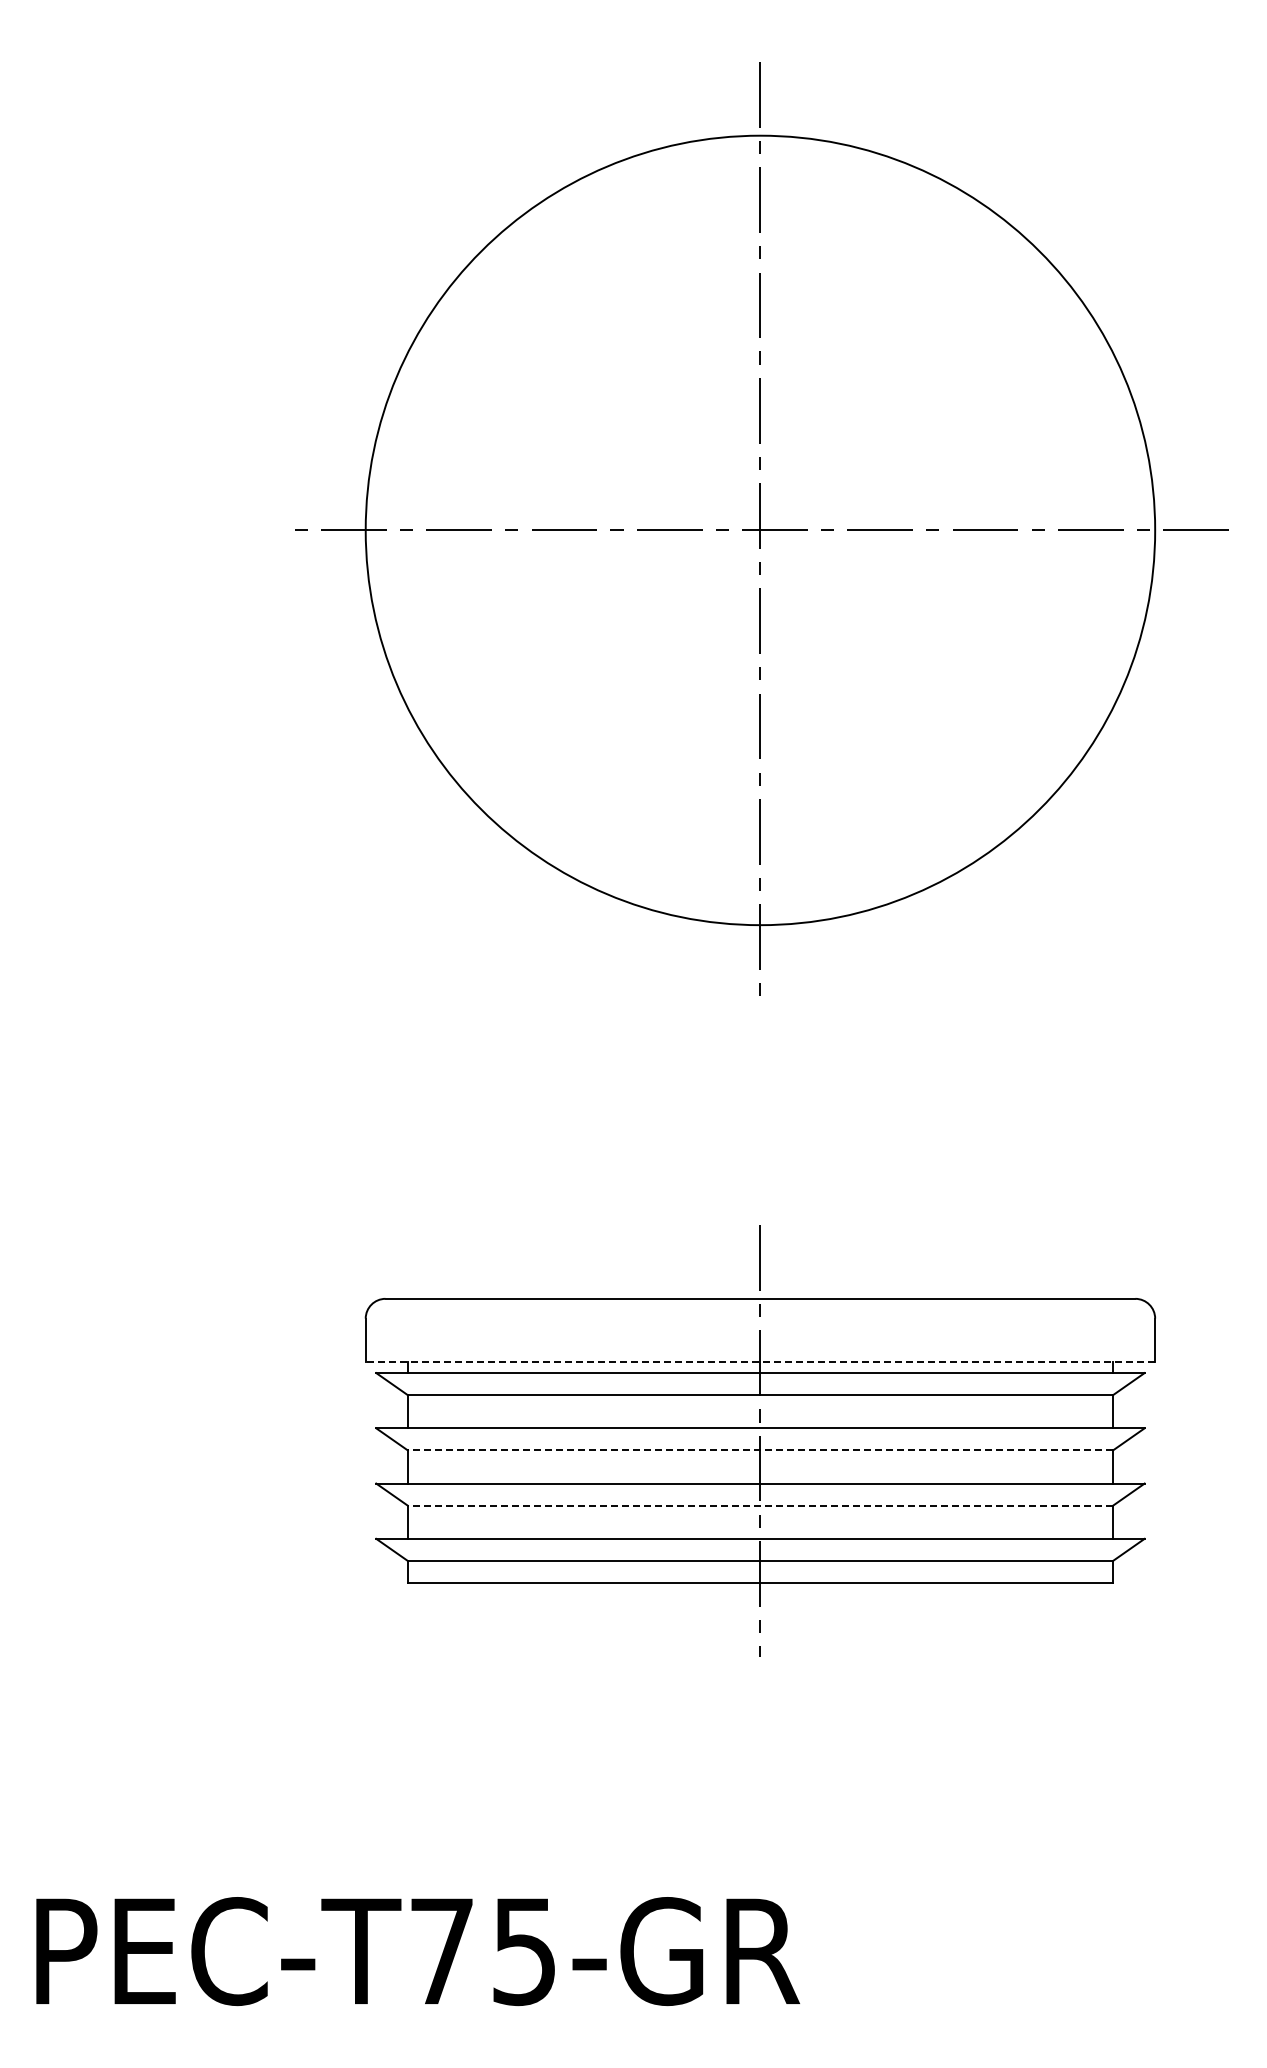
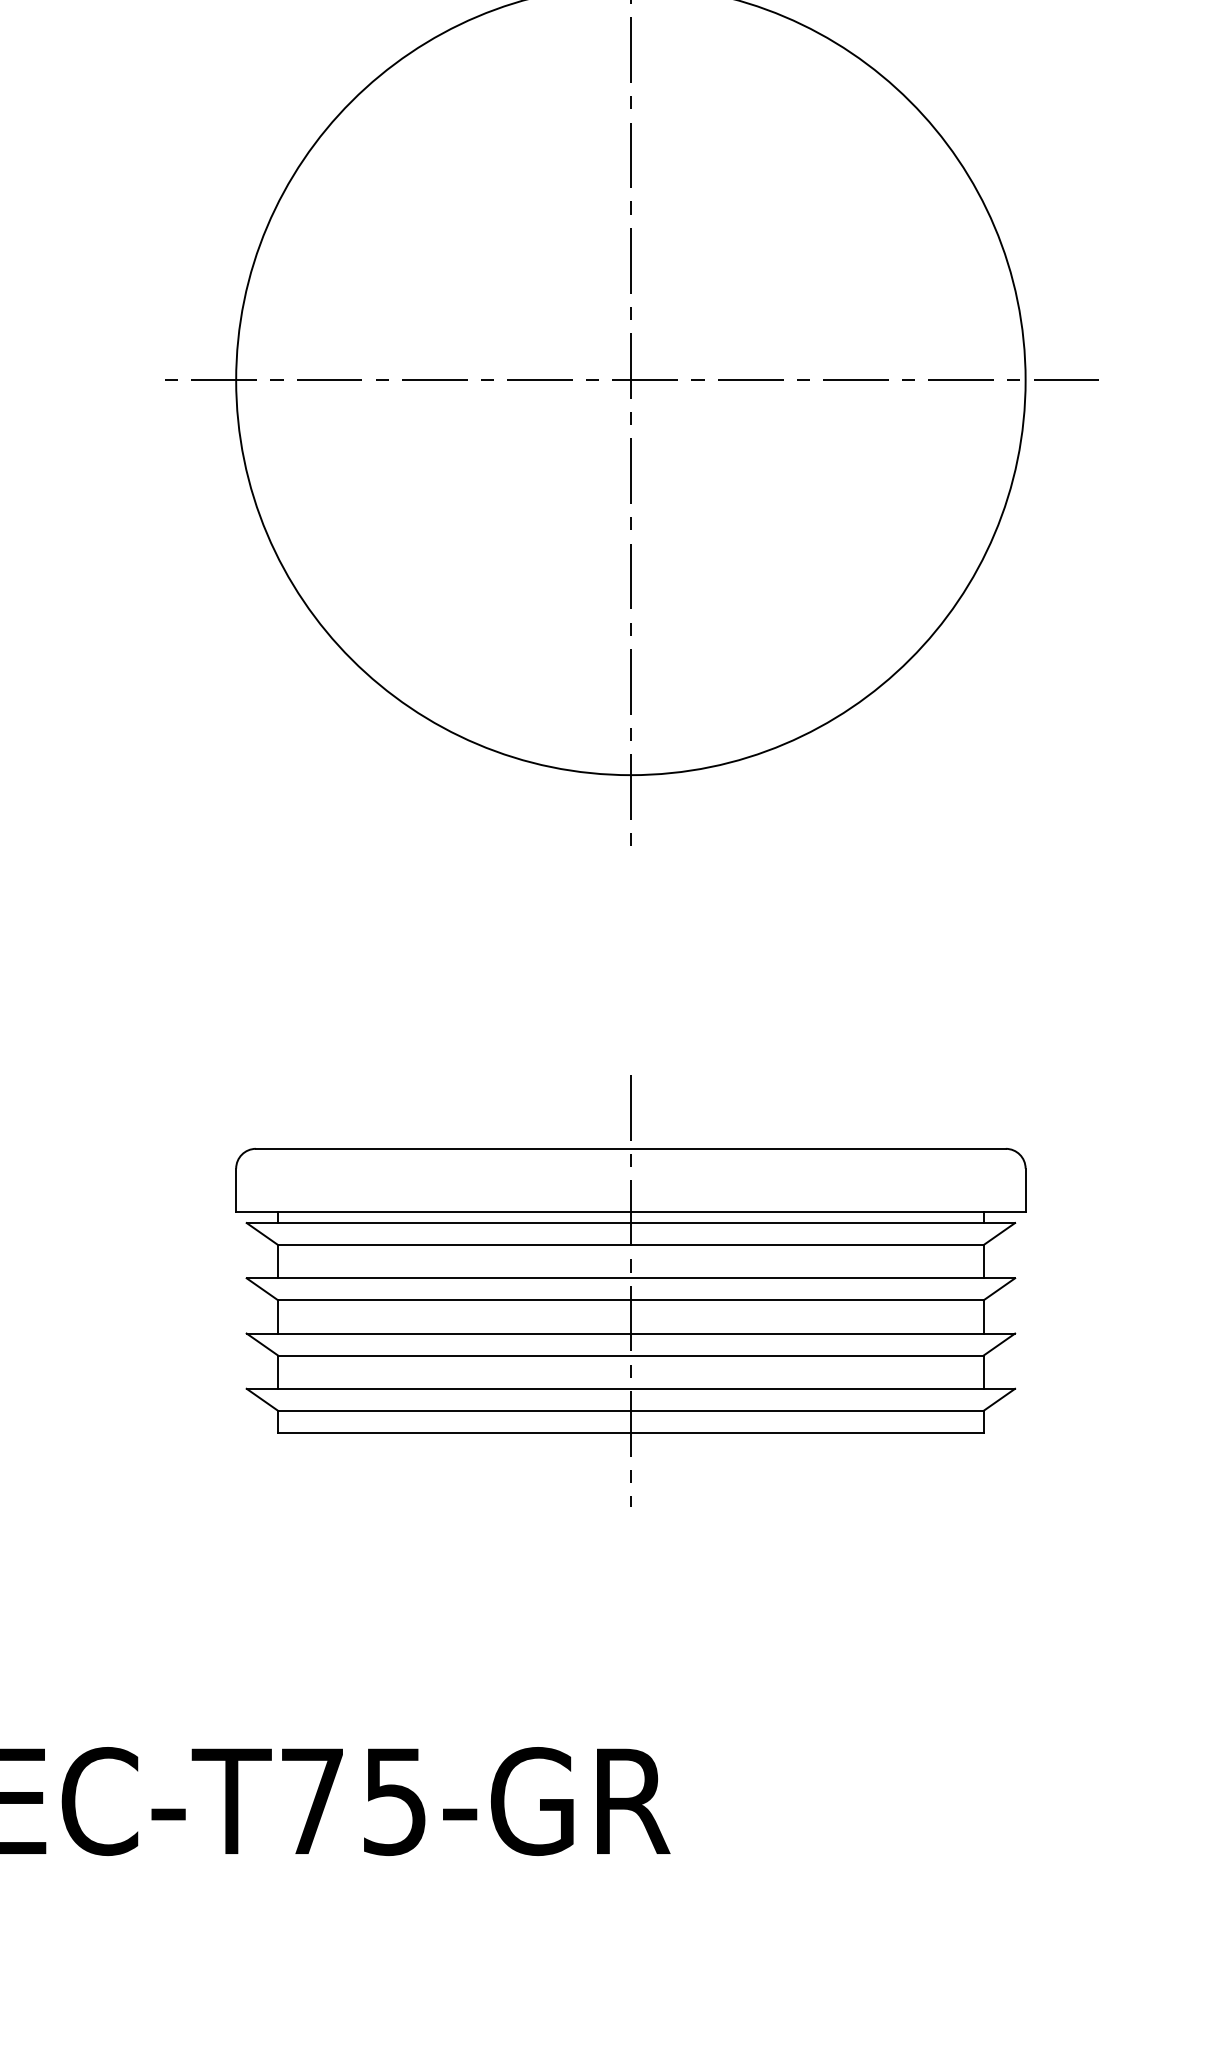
line: (760, 1362) -> (630, 1212), dashed -> solid
line: (760, 1450) -> (630, 1300), dashed -> solid
line: (760, 1505) -> (630, 1355), dashed -> solid

